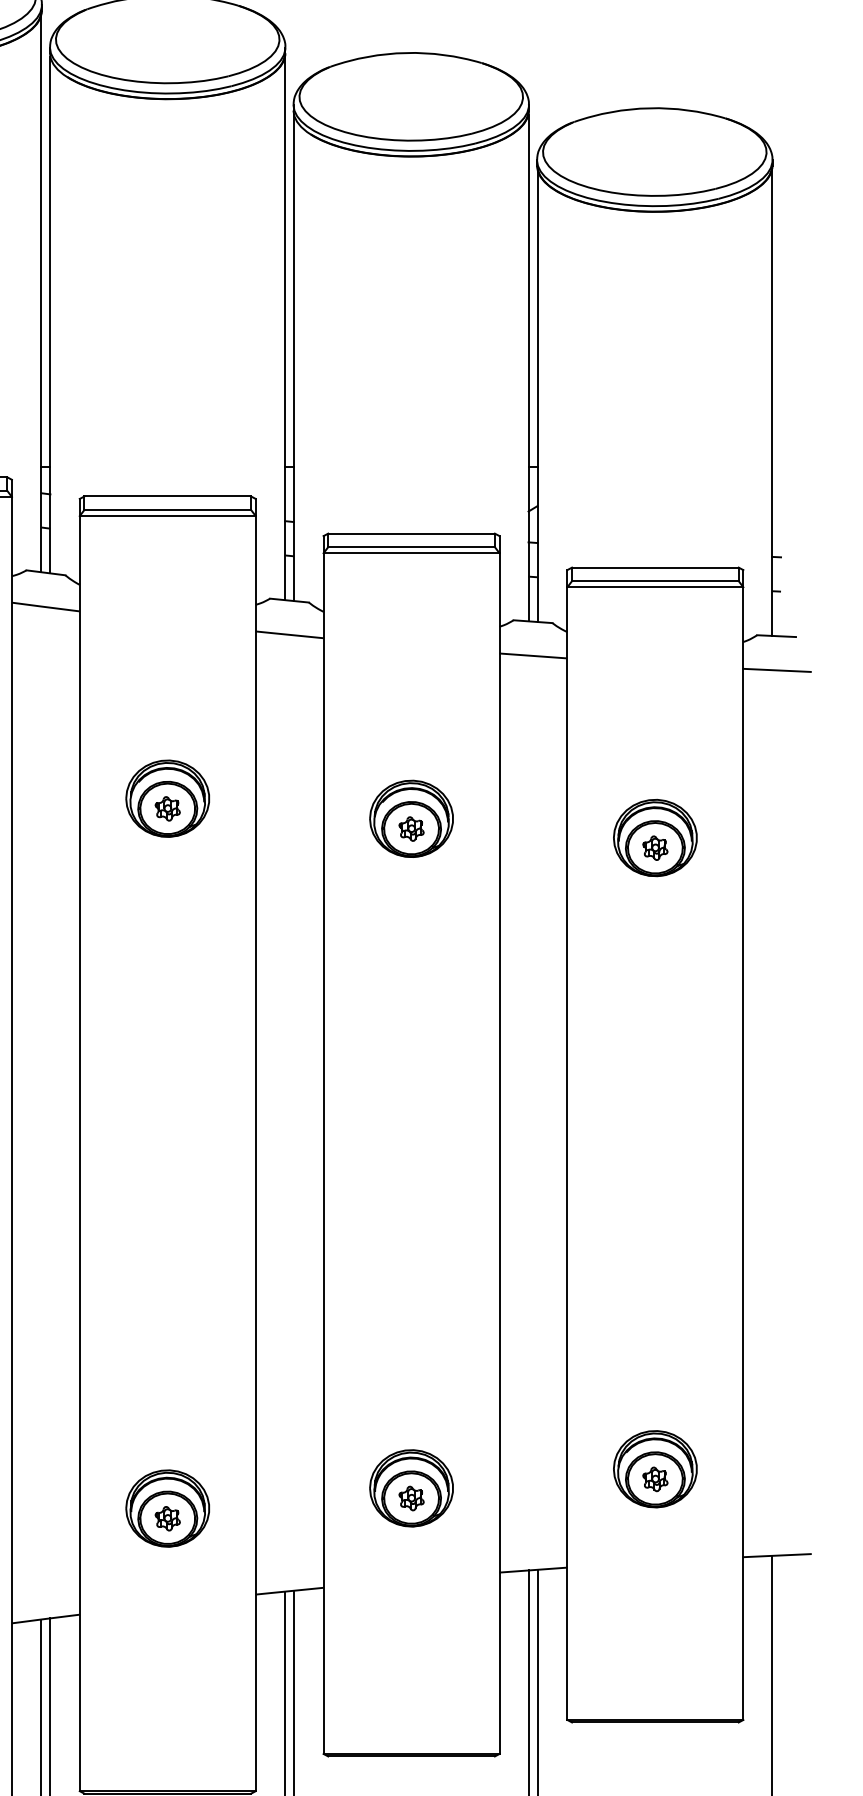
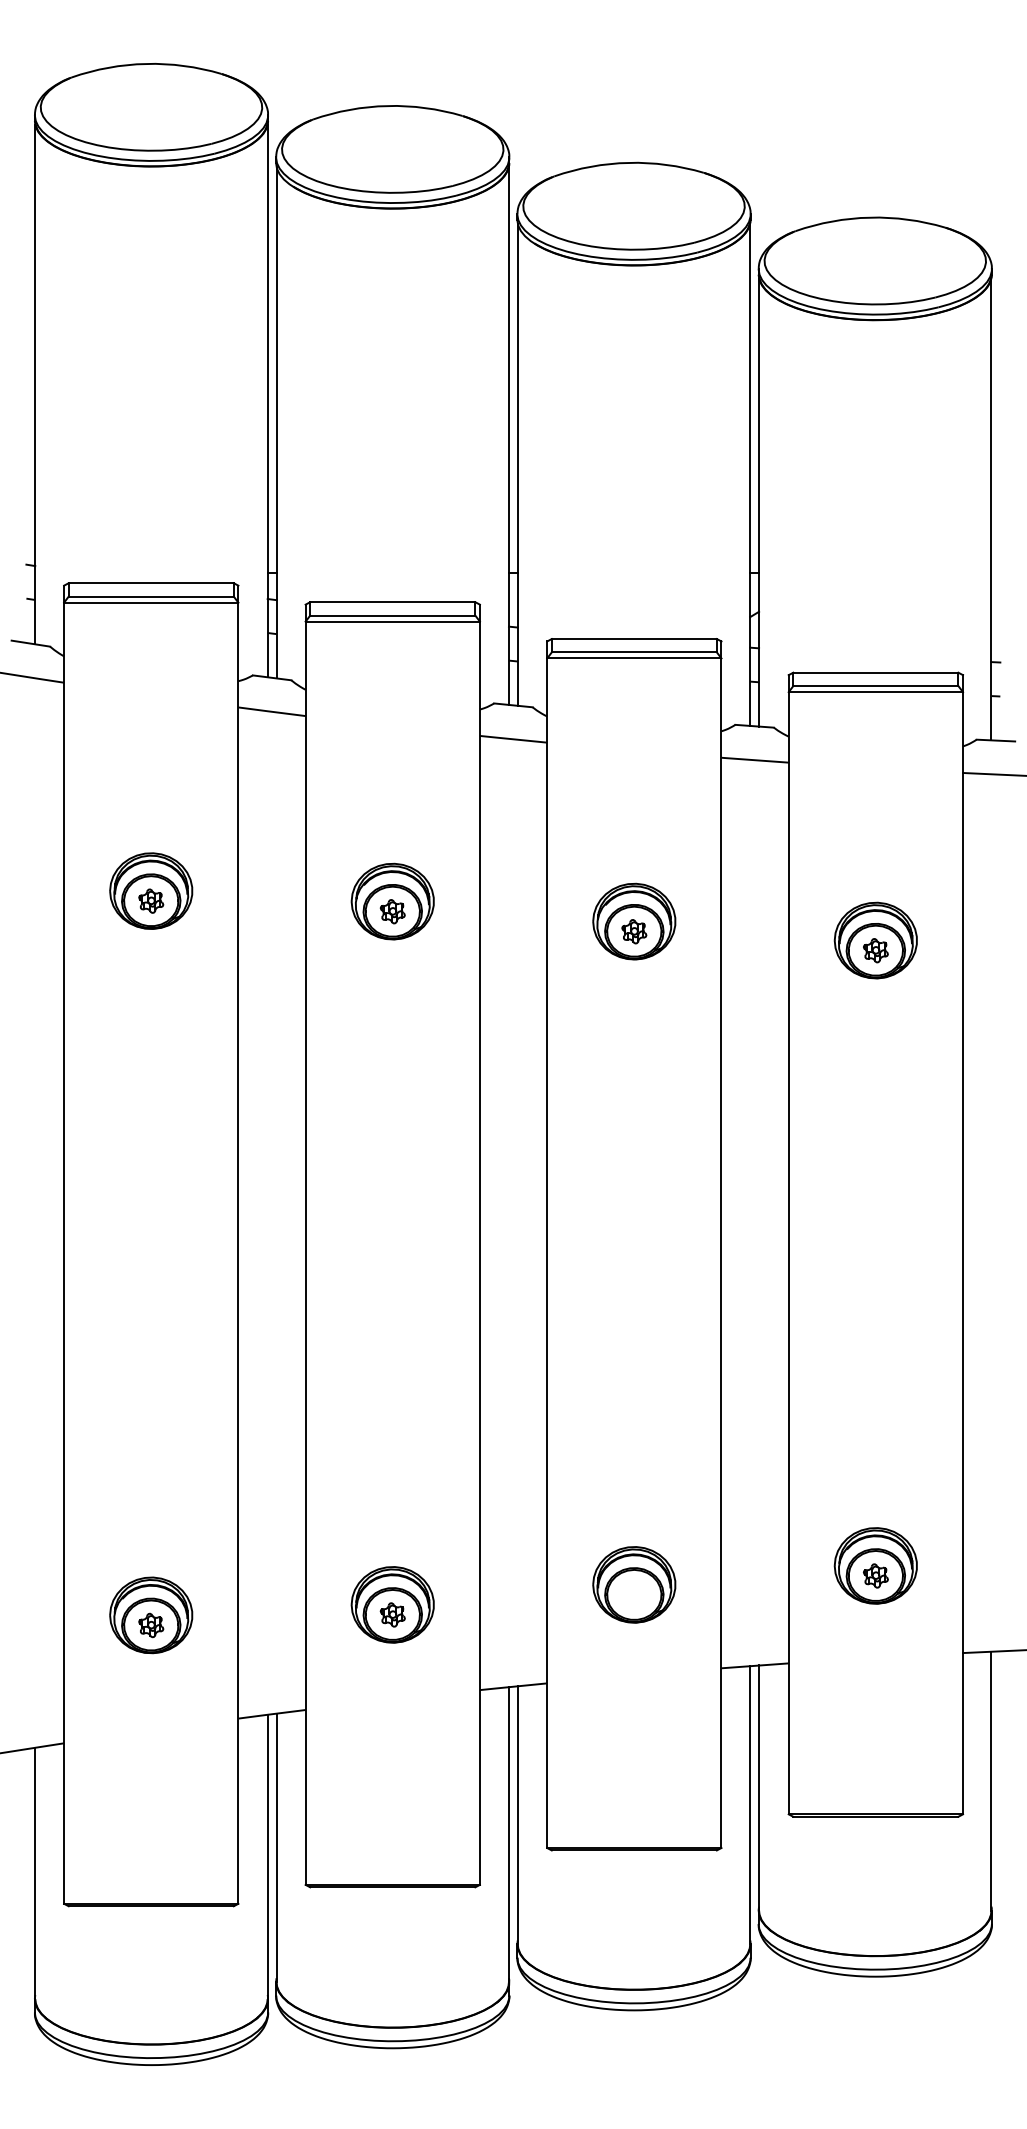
part: (411, 1498) -> (634, 1594), removed

